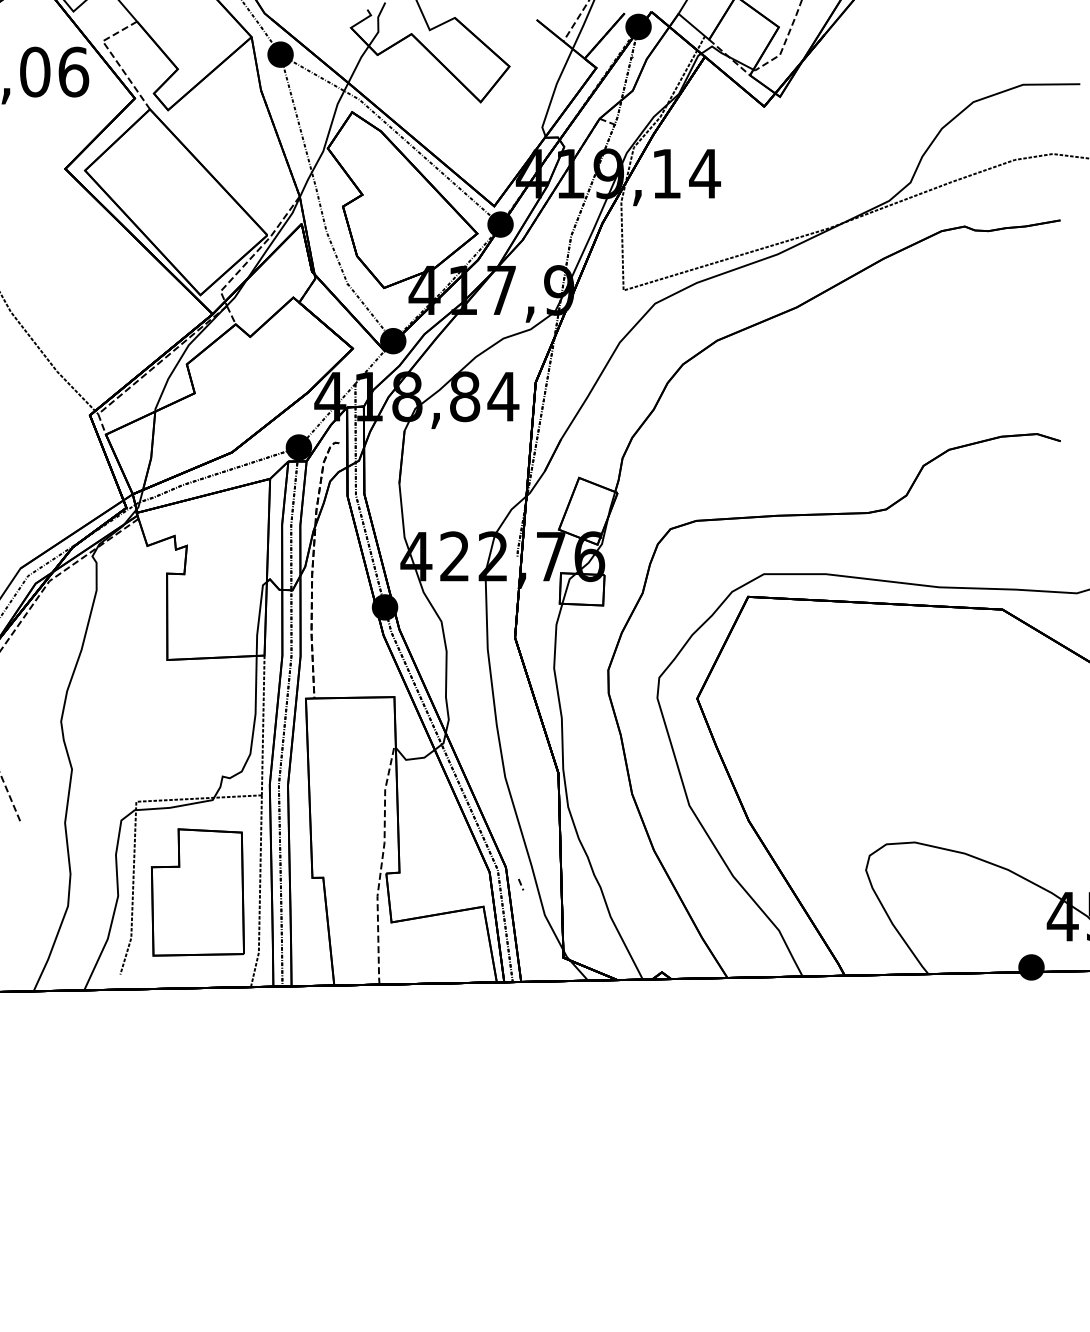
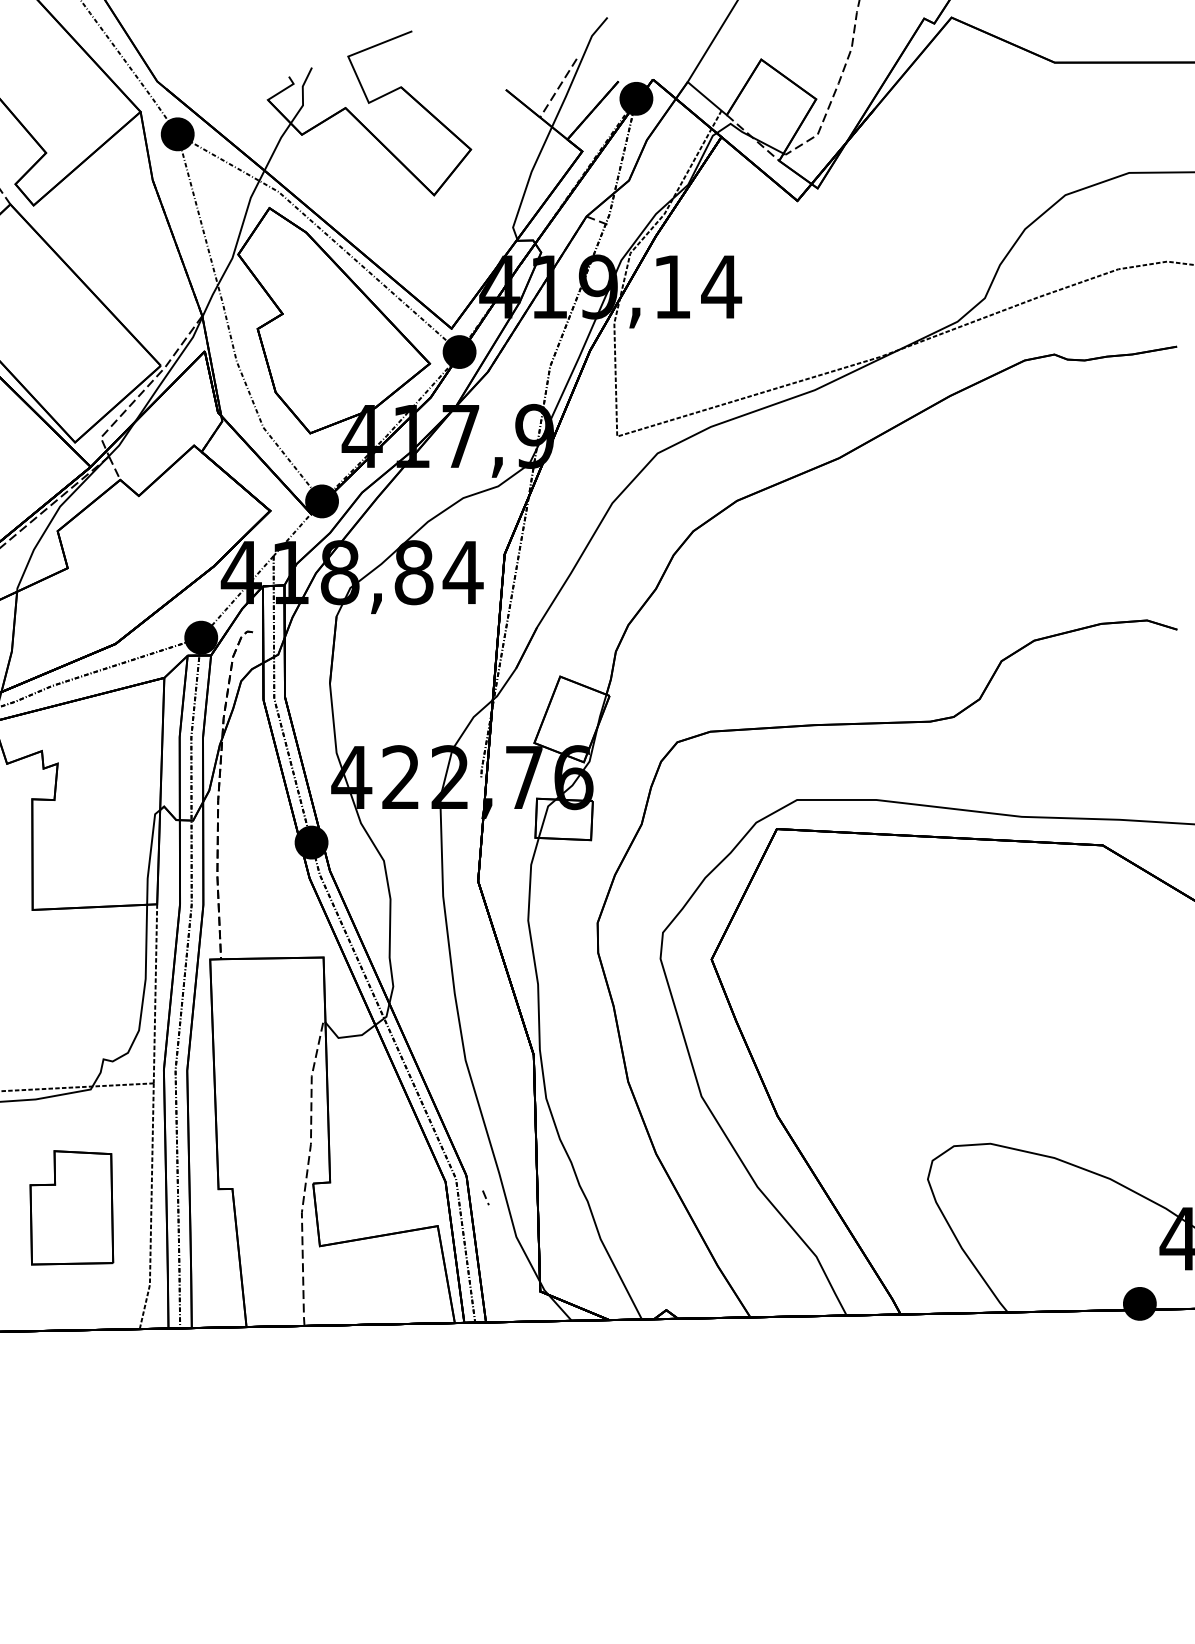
part: (197, 892) -> (71, 1207), size x0.7

